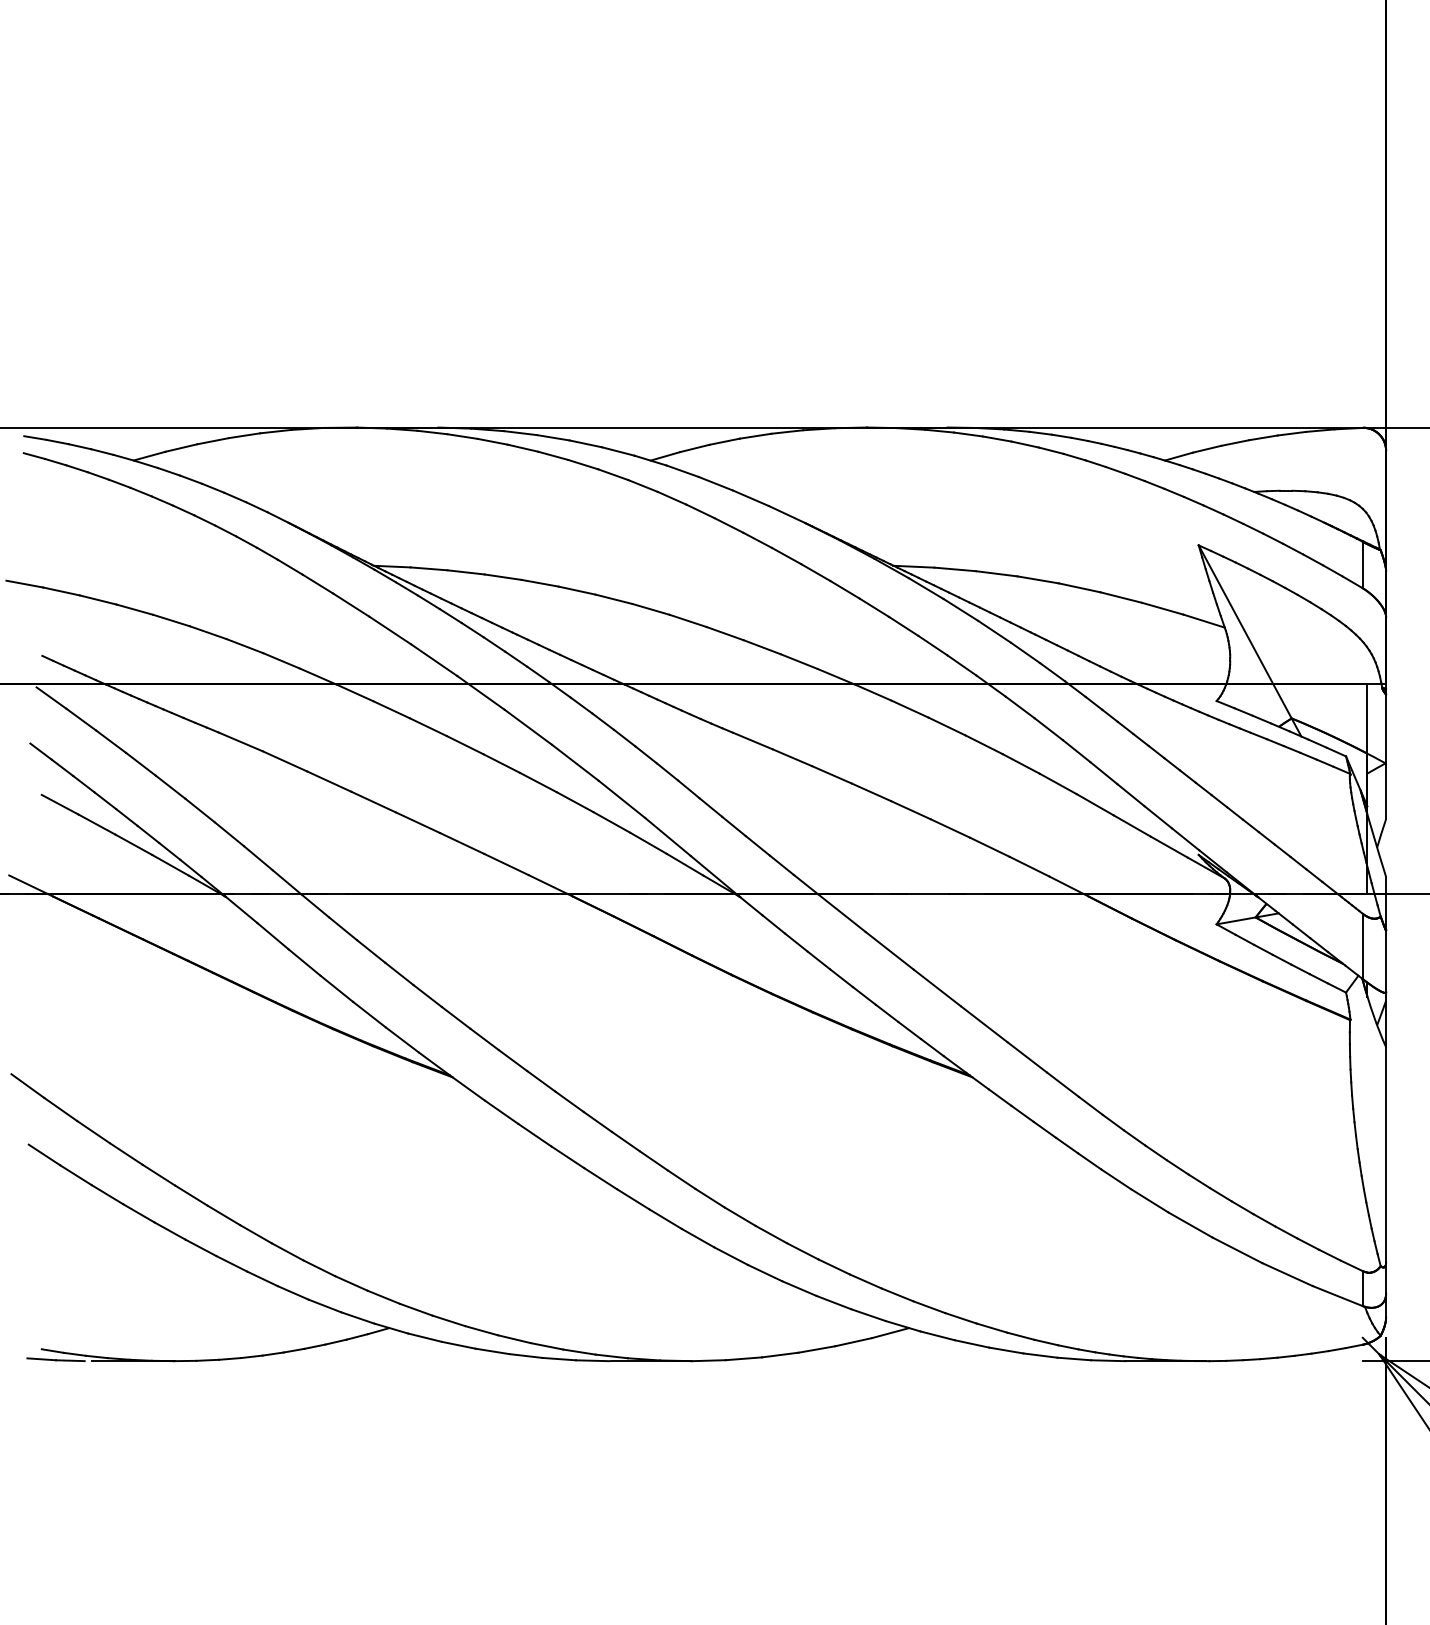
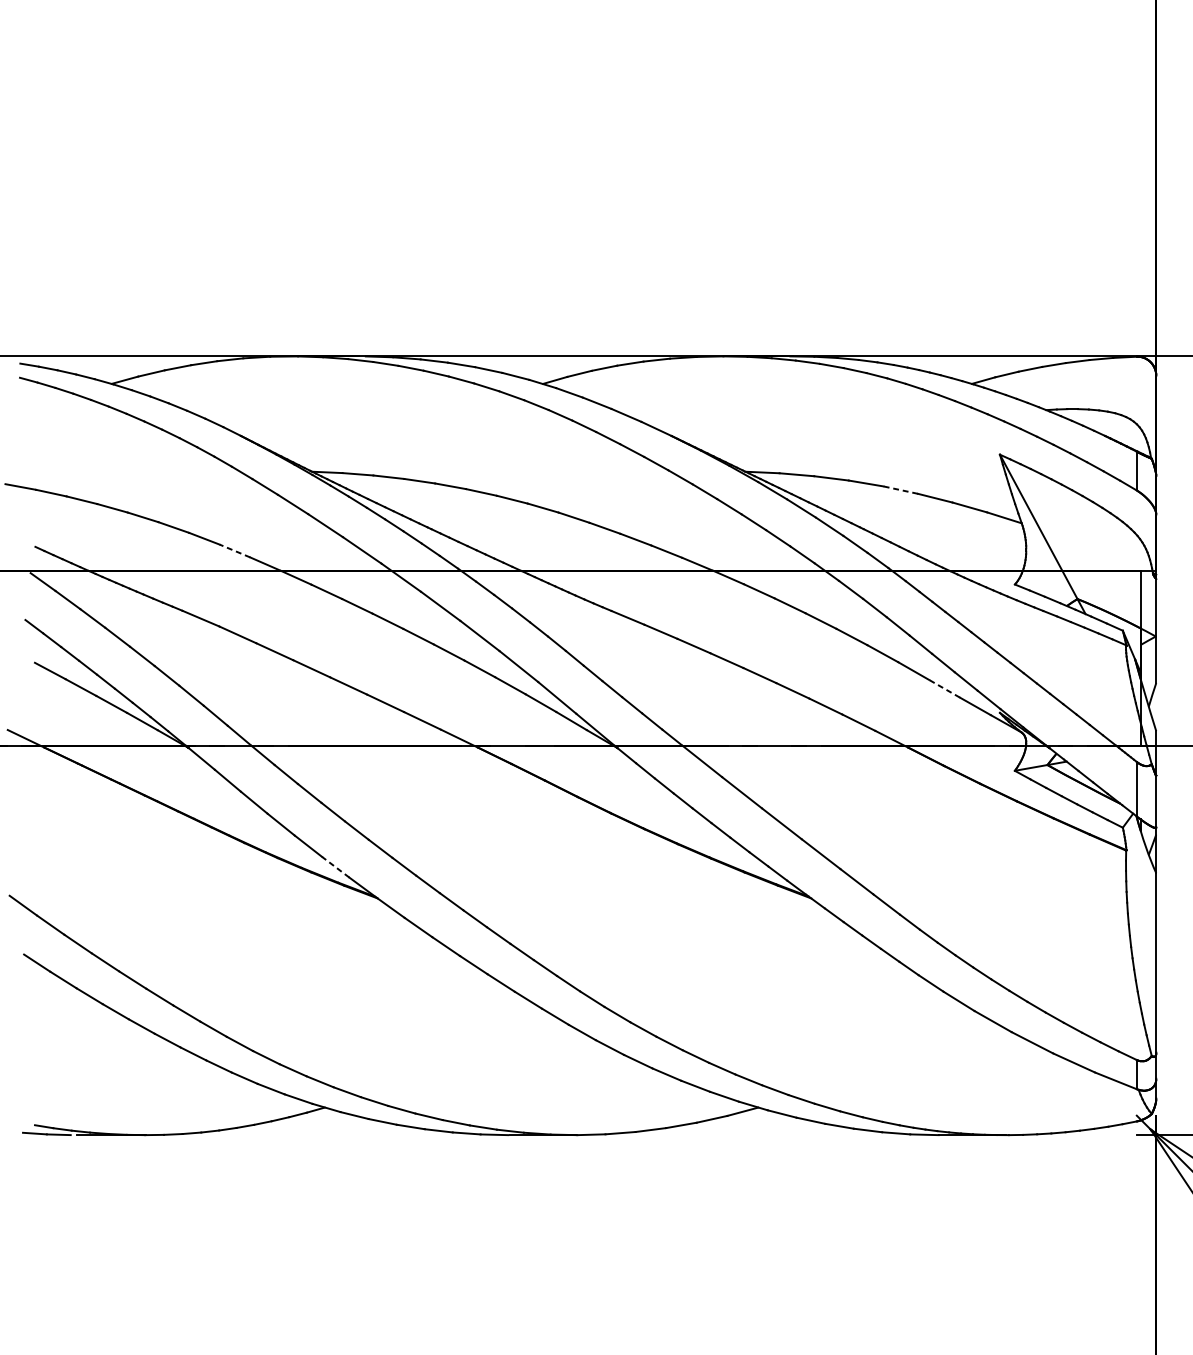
line: (1079, 587) -> (900, 489), solid -> dashed
line: (281, 660) -> (234, 550), solid -> dashed
line: (1131, 825) -> (943, 688), solid -> dashed
line: (402, 1039) -> (335, 866), solid -> dashed

